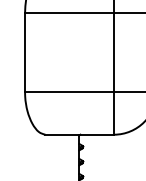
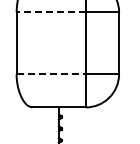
line: (69, 12) -> (51, 12), solid -> dashed
line: (69, 92) -> (51, 74), solid -> dashed

